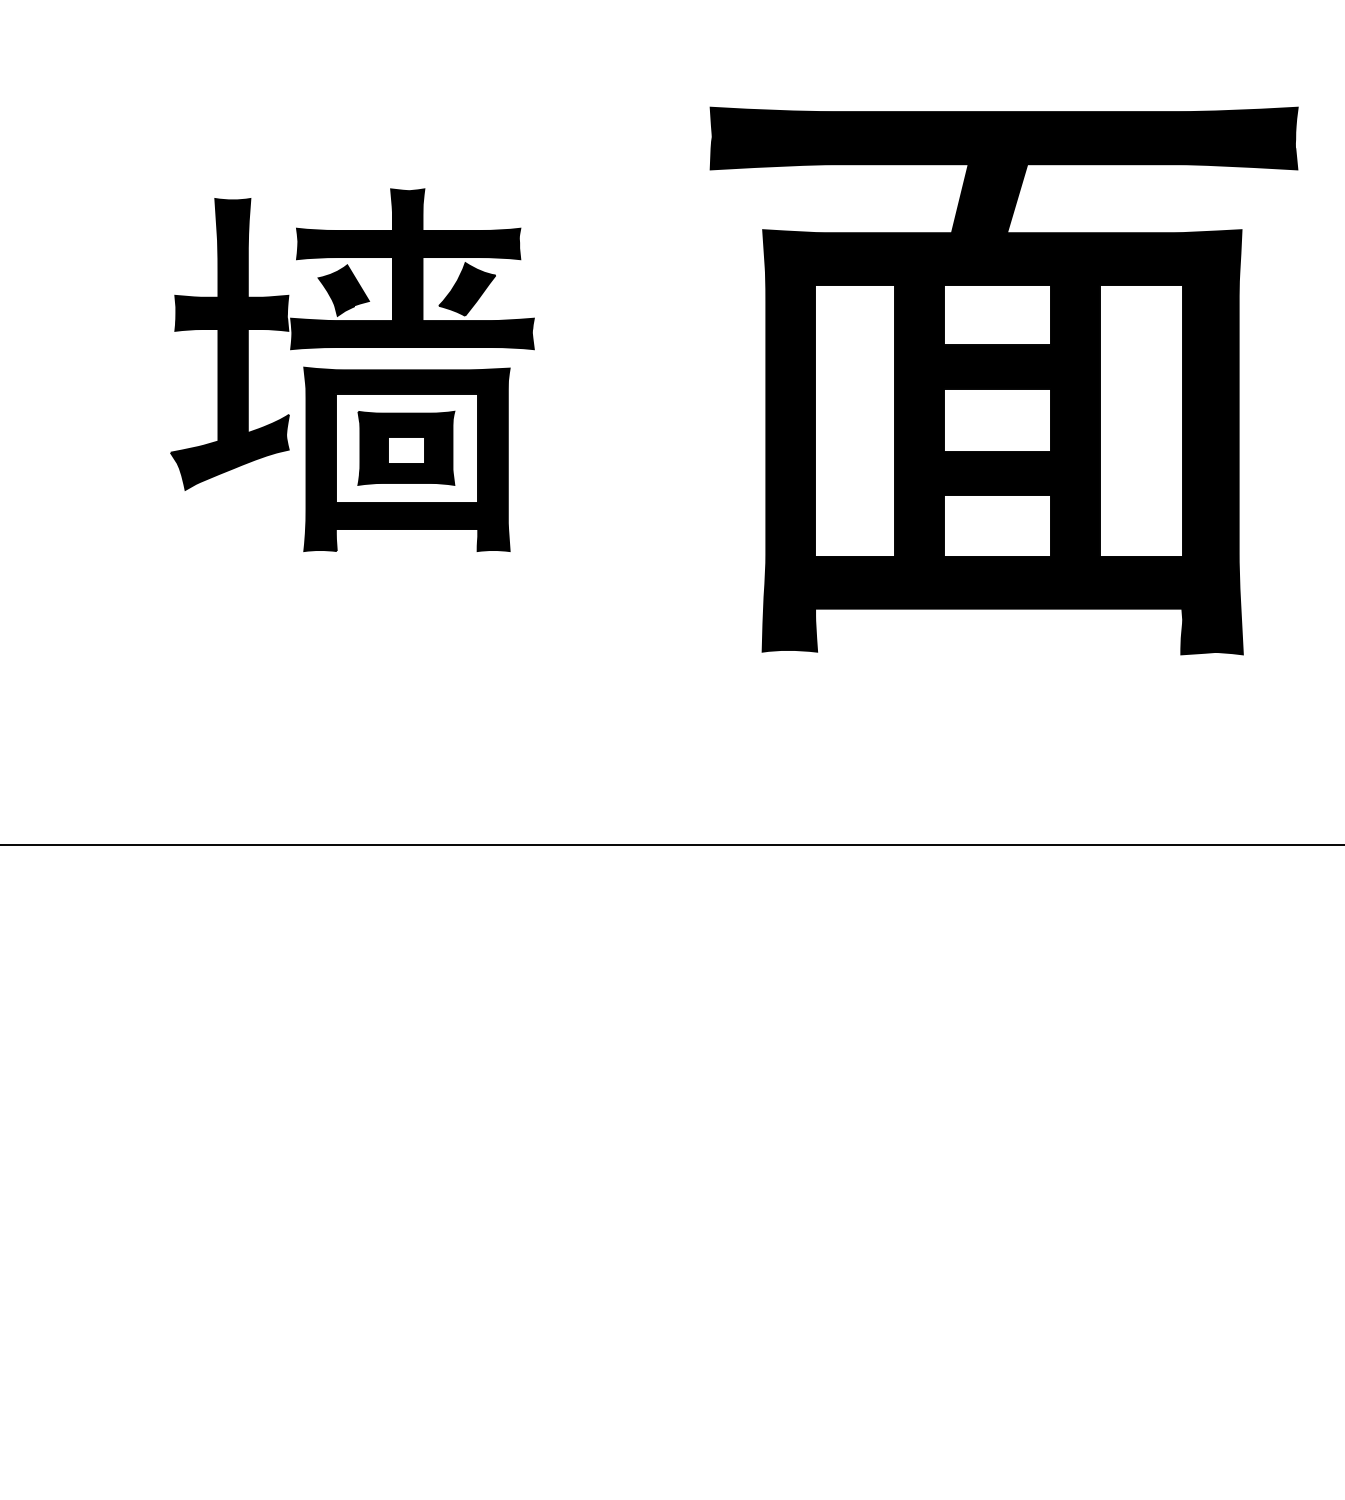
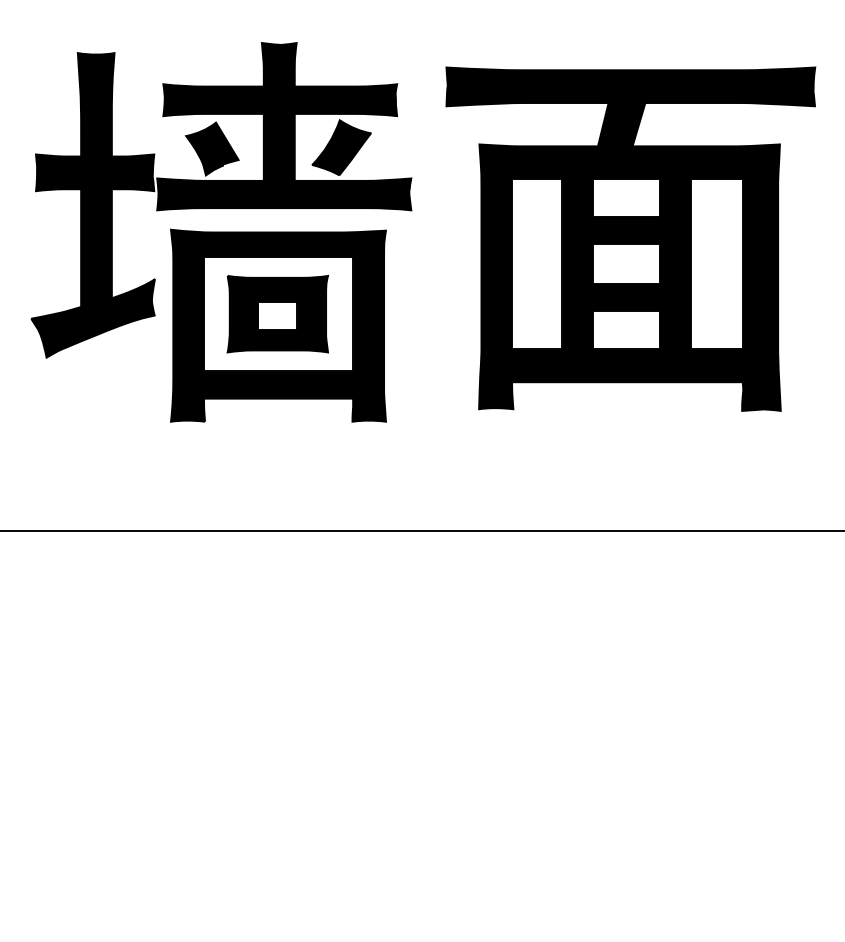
part: (352, 370) -> (221, 232), size x1.67

